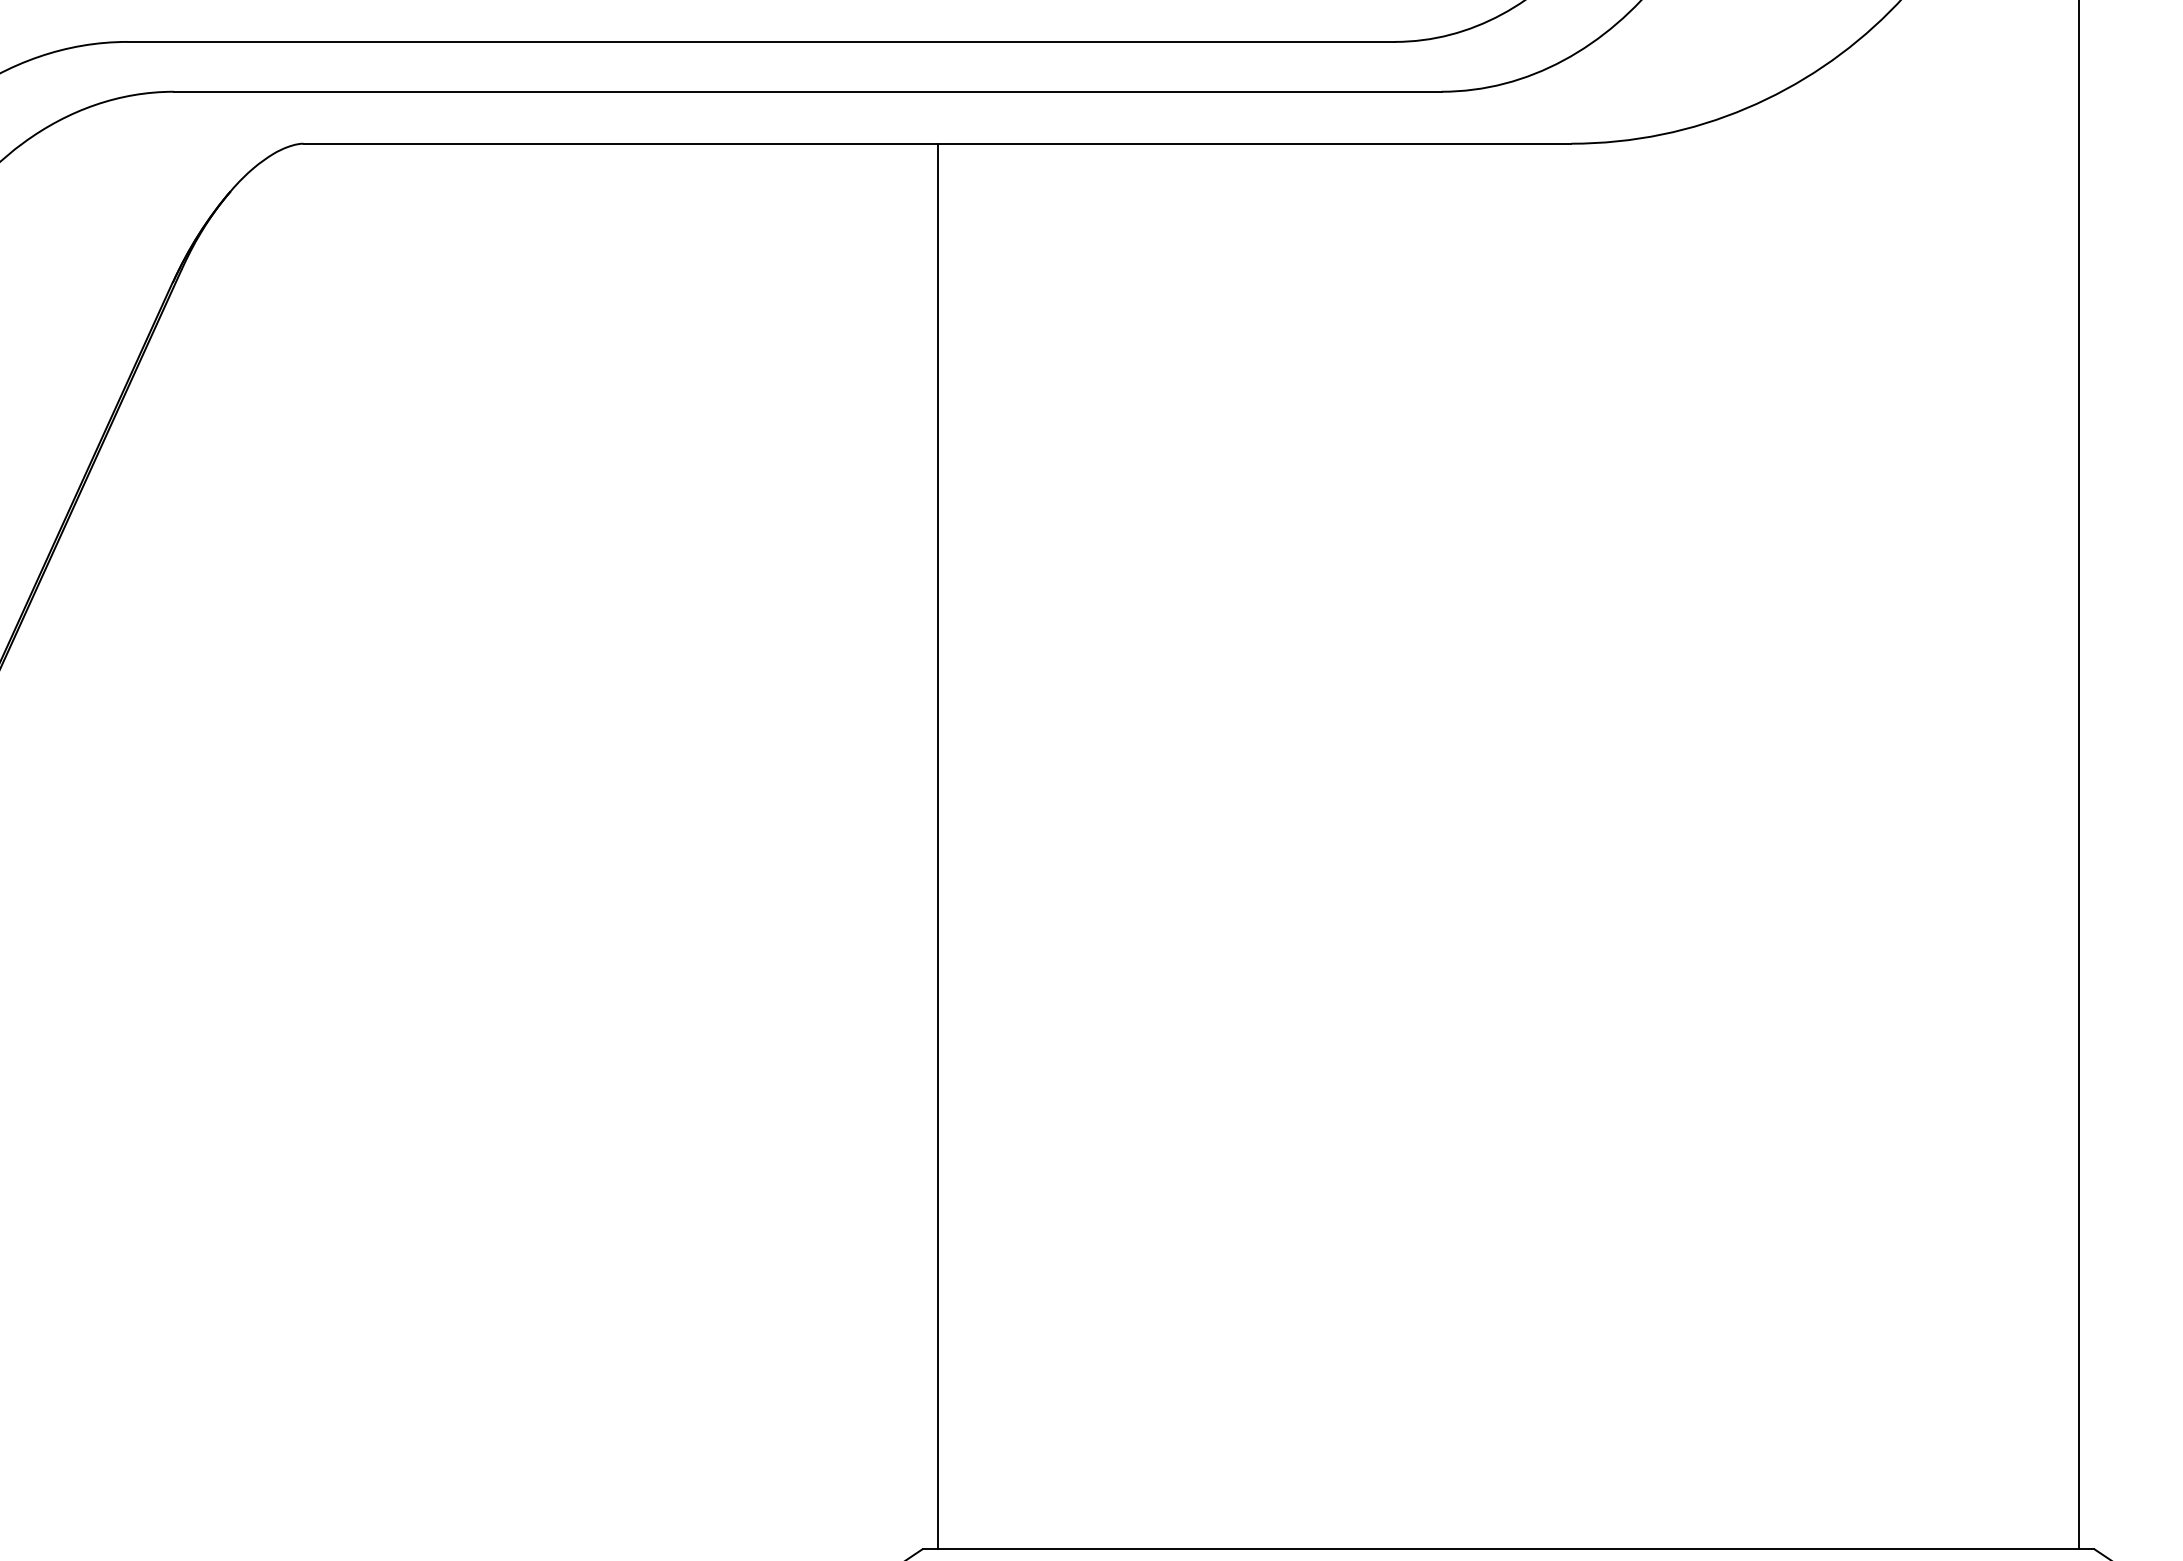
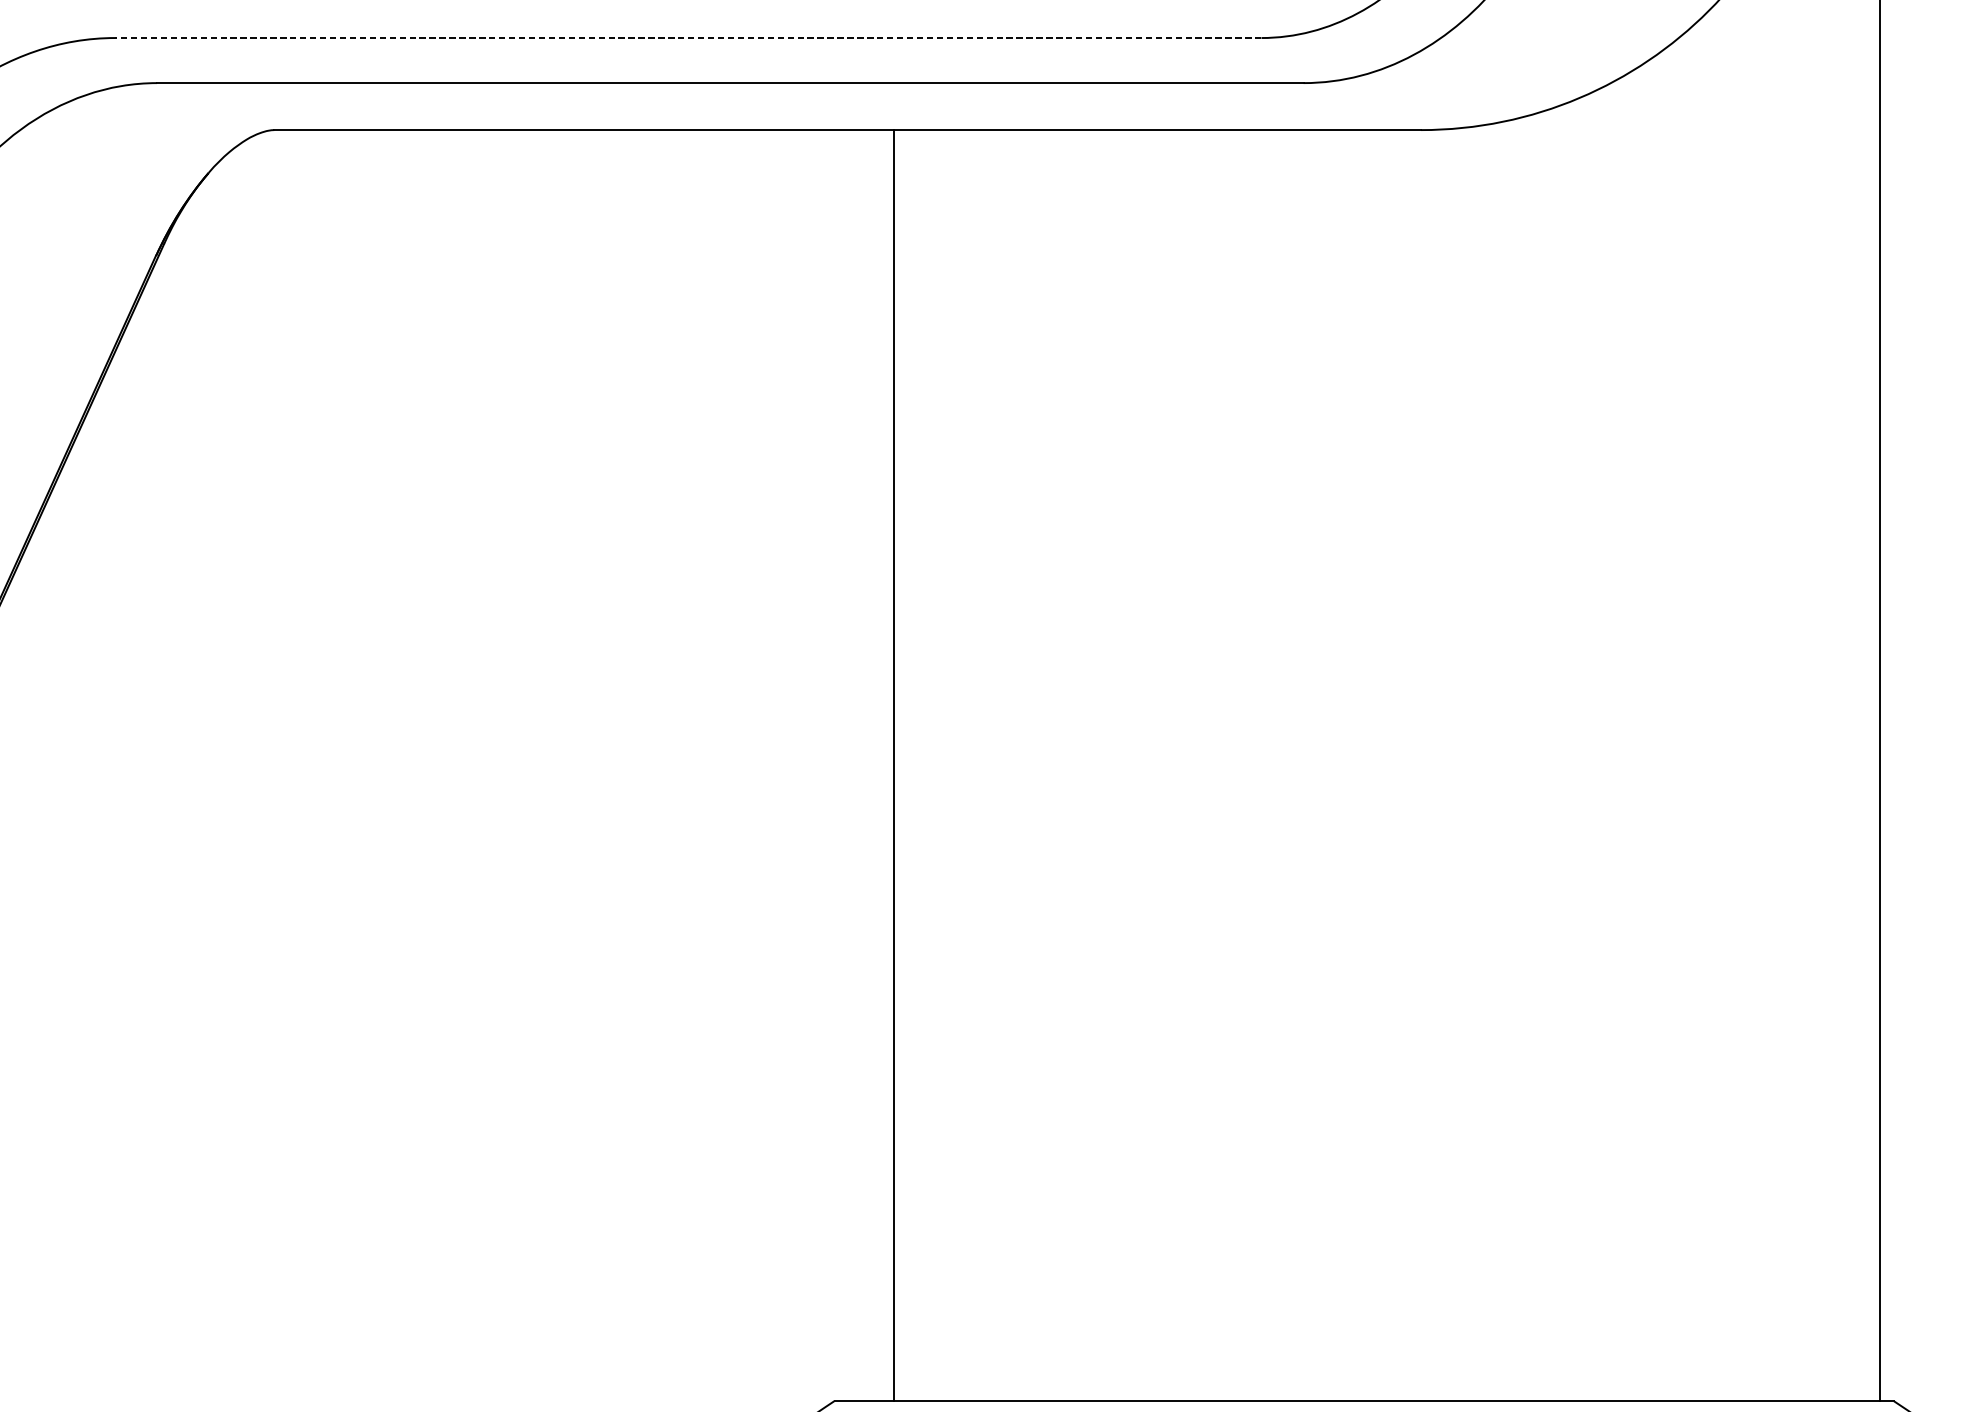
line: (761, 41) -> (688, 37), solid -> dashed
line: (937, 846) -> (893, 765), moved

